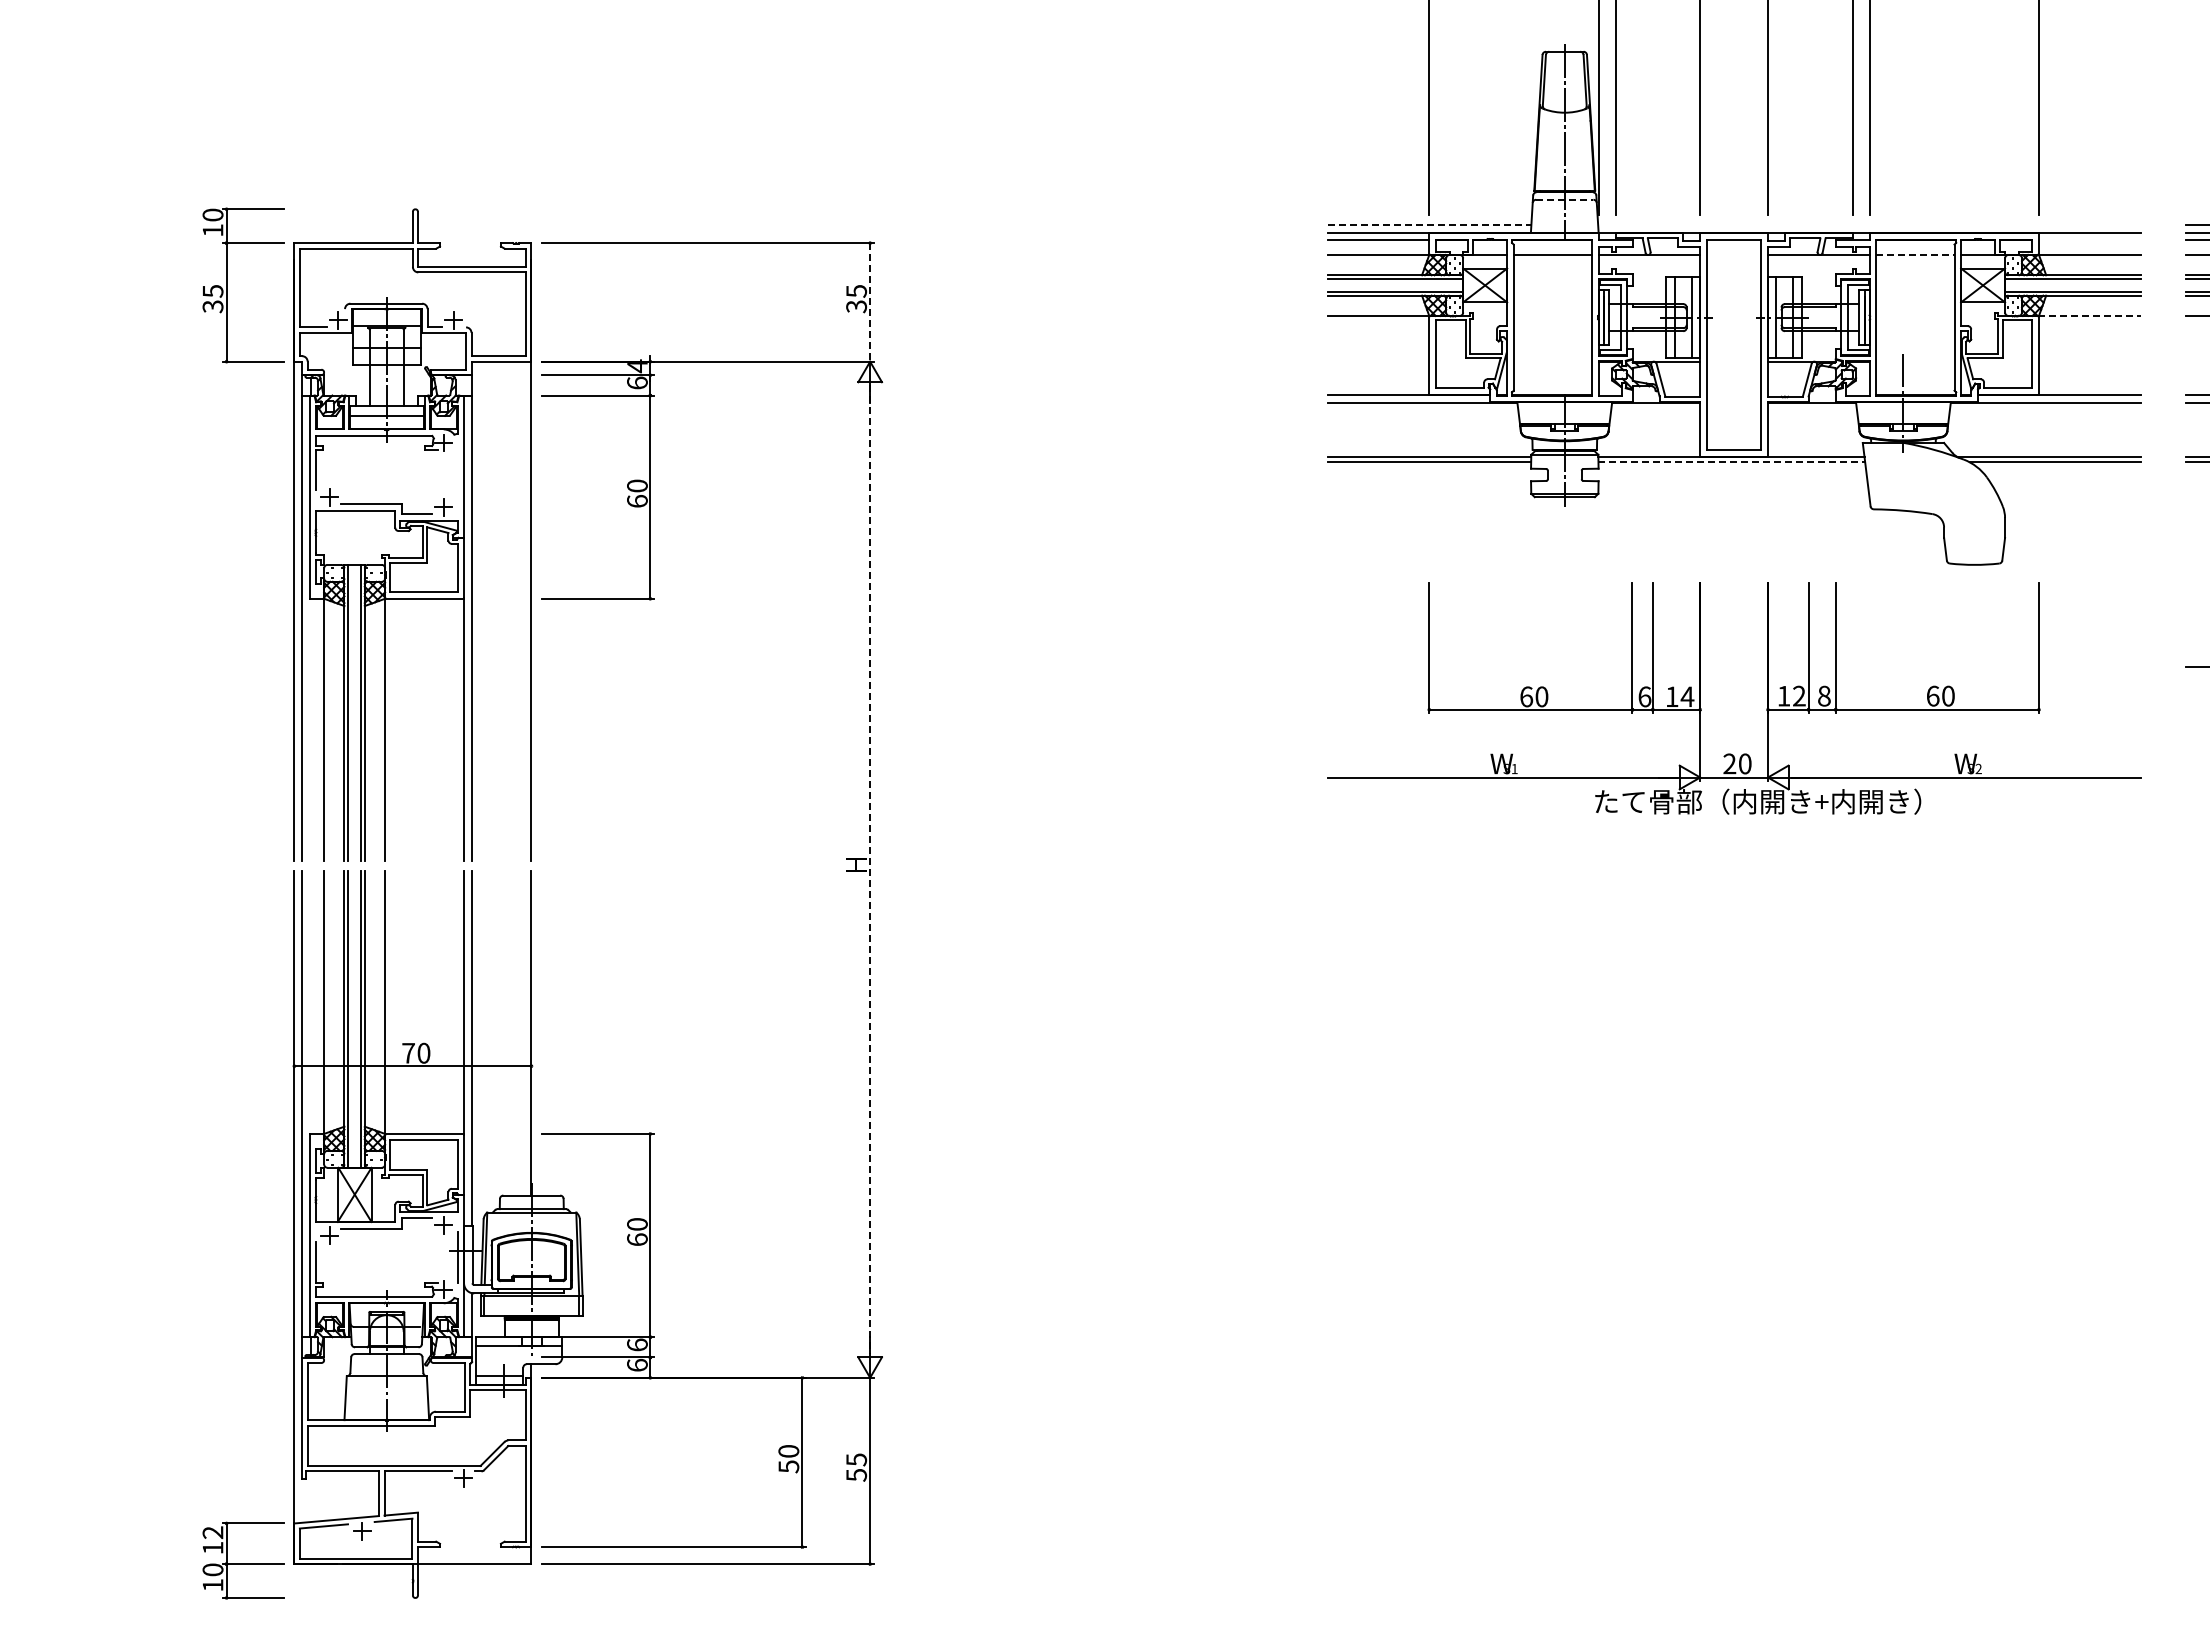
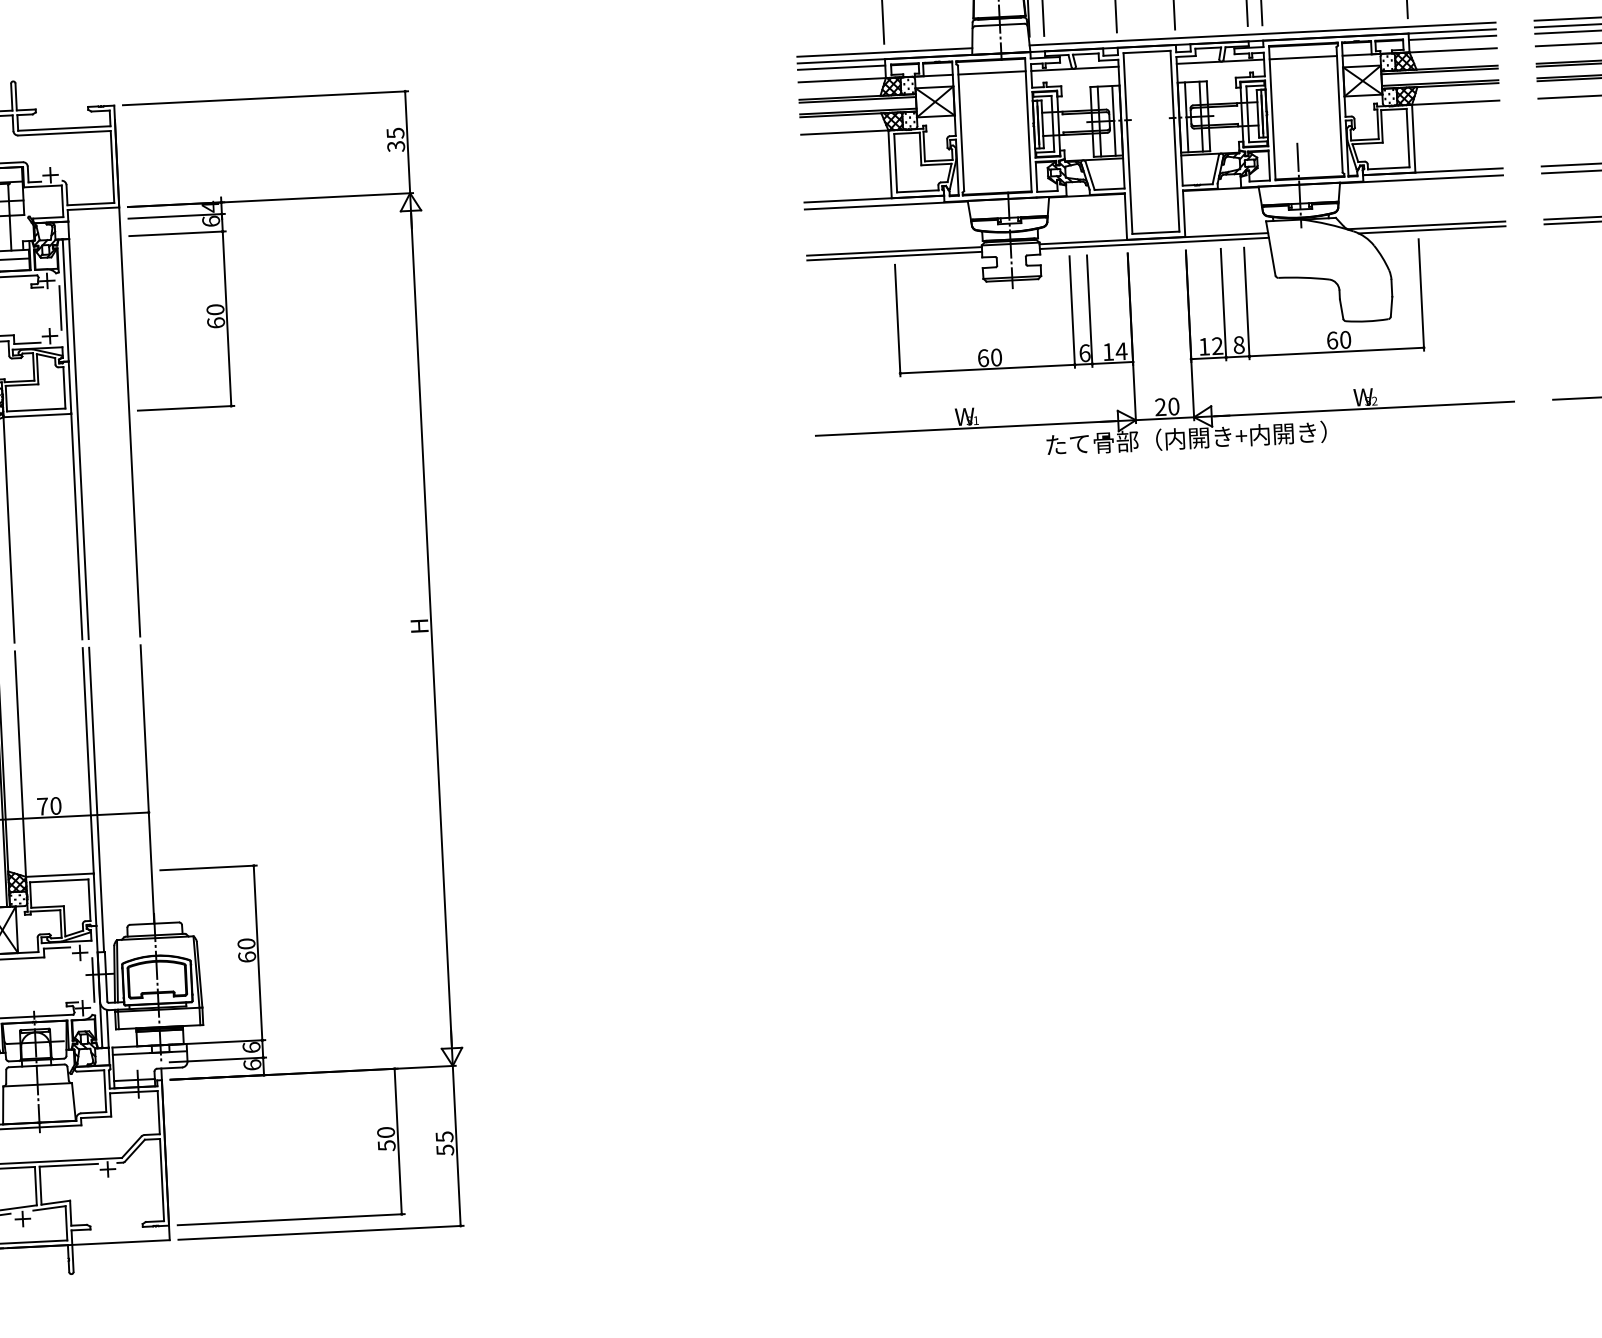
line: (1564, 199) -> (999, 24), dashed -> solid
line: (1429, 225) -> (884, 52), dashed -> solid
line: (1869, 225) -> (1262, 34), added
line: (2089, 240) -> (1452, 37), added
line: (1915, 254) -> (1303, 57), dashed -> solid
line: (870, 302) -> (407, 142), dashed -> solid
line: (2089, 315) -> (1455, 102), dashed -> solid
line: (1732, 462) -> (1155, 243), dashed -> solid
line: (457, 474) -> (60, 307), added
part: (1767, 698) -> (1190, 349), moved
line: (870, 870) -> (431, 630), dashed -> solid

